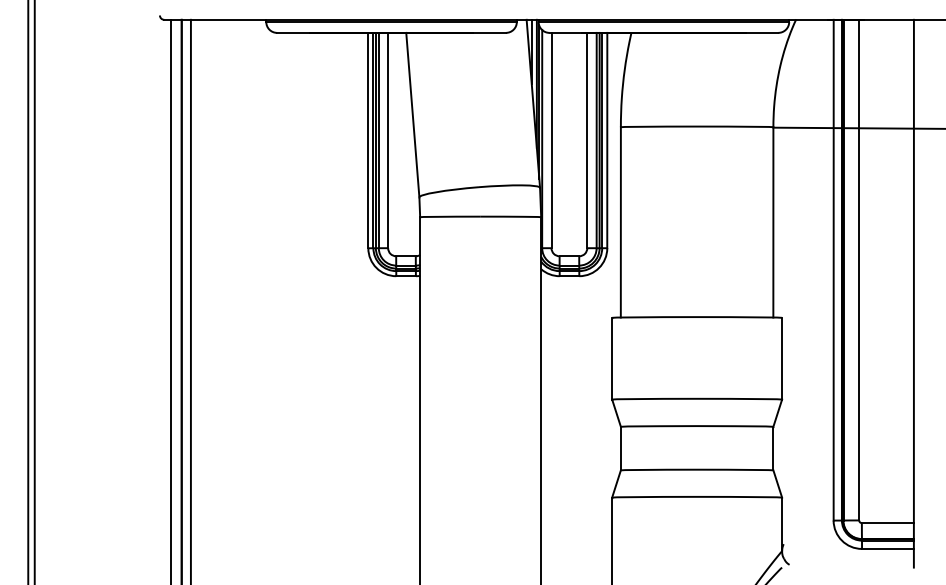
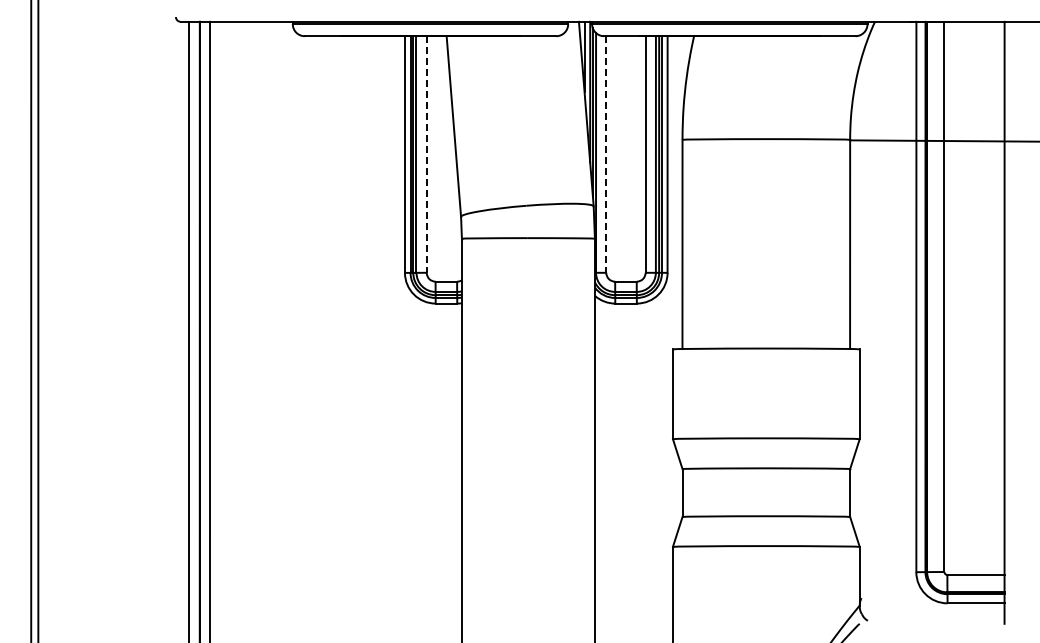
line: (387, 141) -> (426, 155), solid -> dashed
line: (551, 141) -> (606, 155), solid -> dashed

